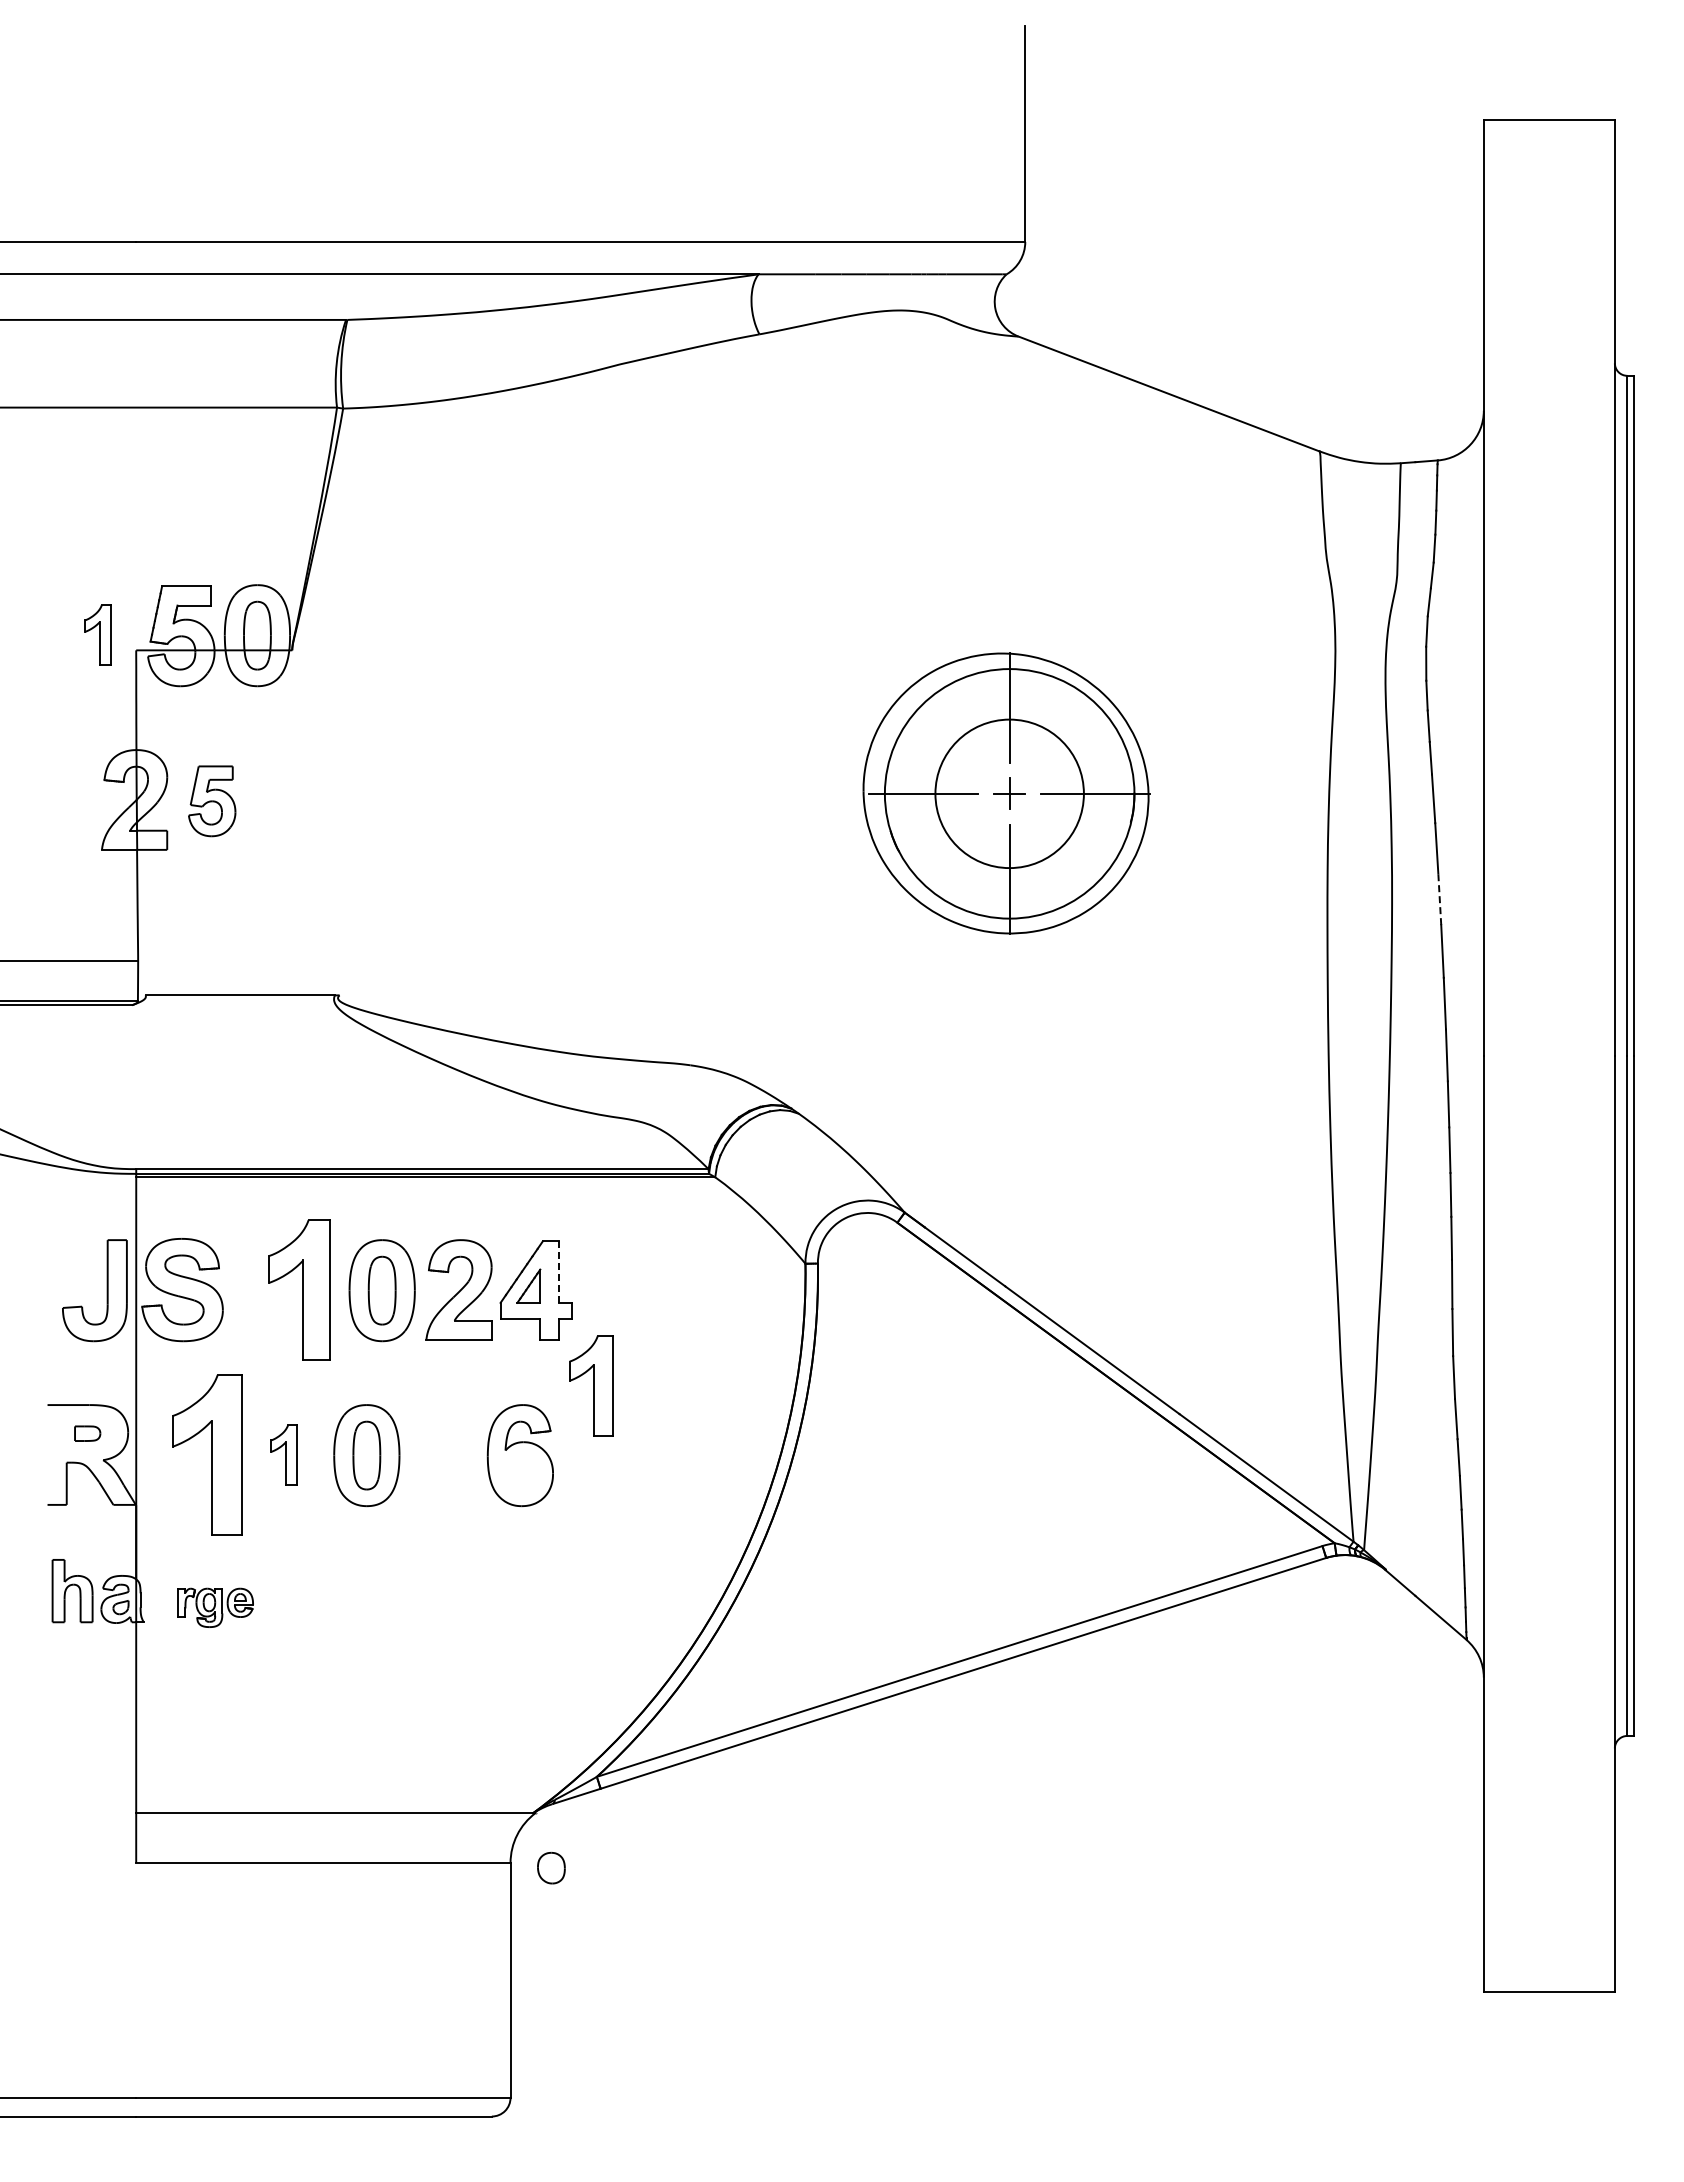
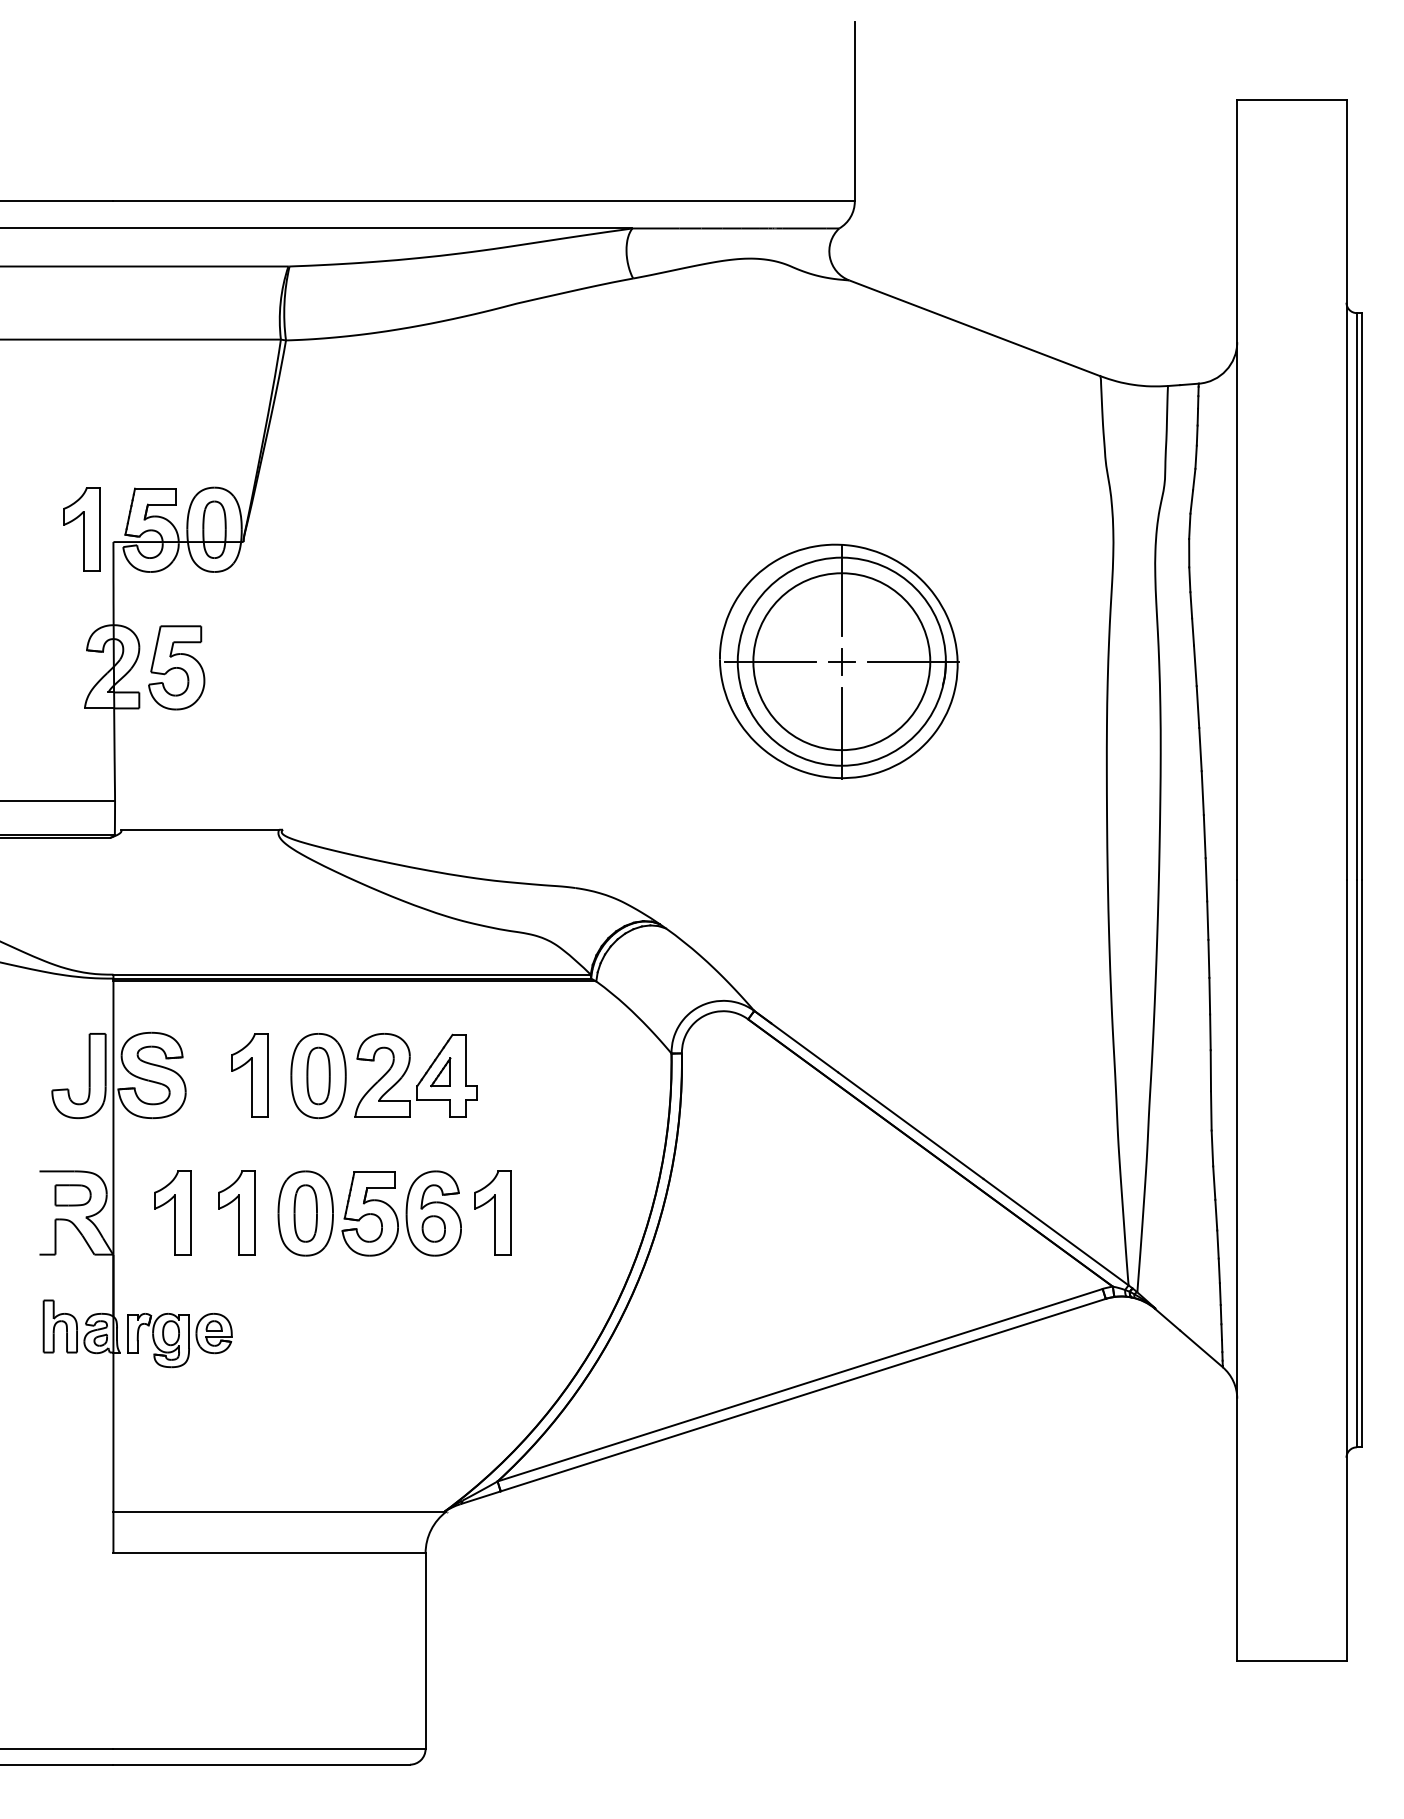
part: (97, 634) -> (81, 528), size x1.67
circle: (1009, 793) -> (841, 661), size x1.43
part: (212, 801) -> (177, 668), size x1.43
line: (1439, 899) -> (1200, 749), dashed -> solid
line: (559, 1272) -> (466, 1060), dashed -> solid
part: (299, 1289) -> (249, 1075), size x0.71
part: (591, 1385) -> (493, 1212), moved
part: (87, 1433) -> (72, 1195), size x1.67
part: (207, 1454) -> (172, 1212), size x0.62
part: (284, 1454) -> (237, 1212), size x1.67
part: (444, 1456) -> (370, 1214), added
part: (215, 1607) -> (179, 1340), size x1.67
part: (551, 1867) -> (433, 1228), moved

